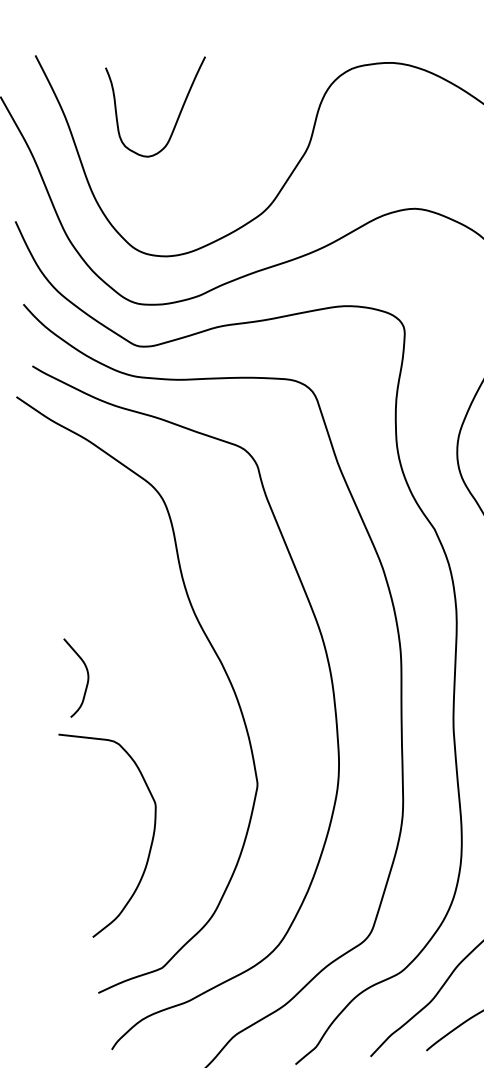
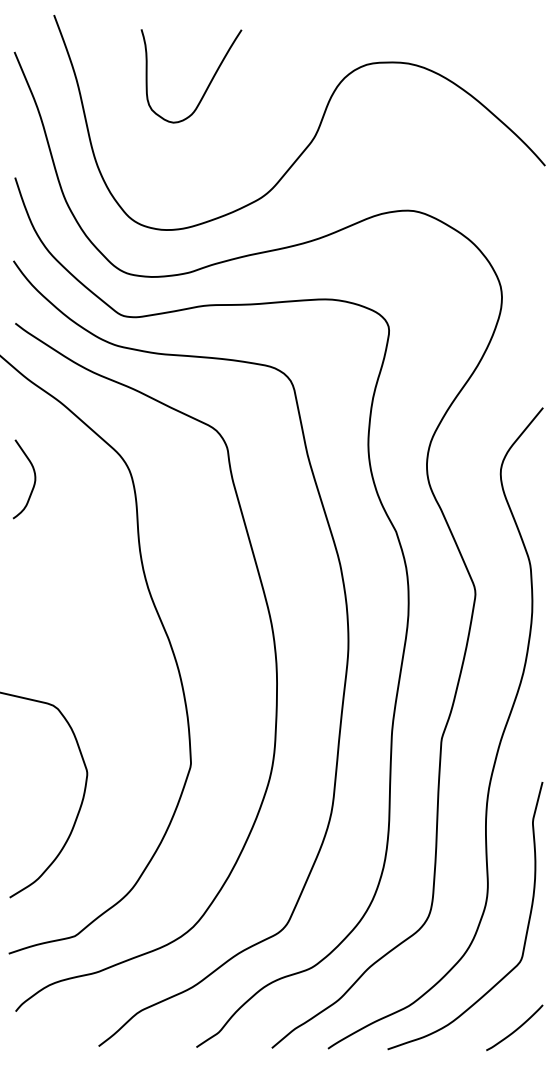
curve: (176, 118) -> (206, 87), moved
curve: (87, 680) -> (33, 483), moved

